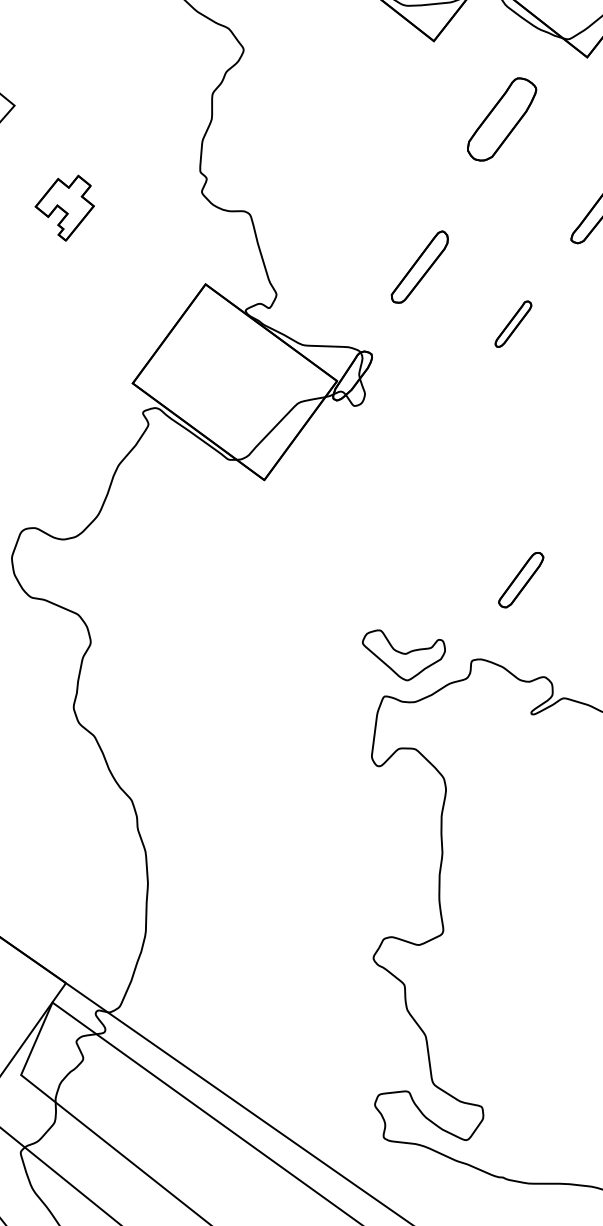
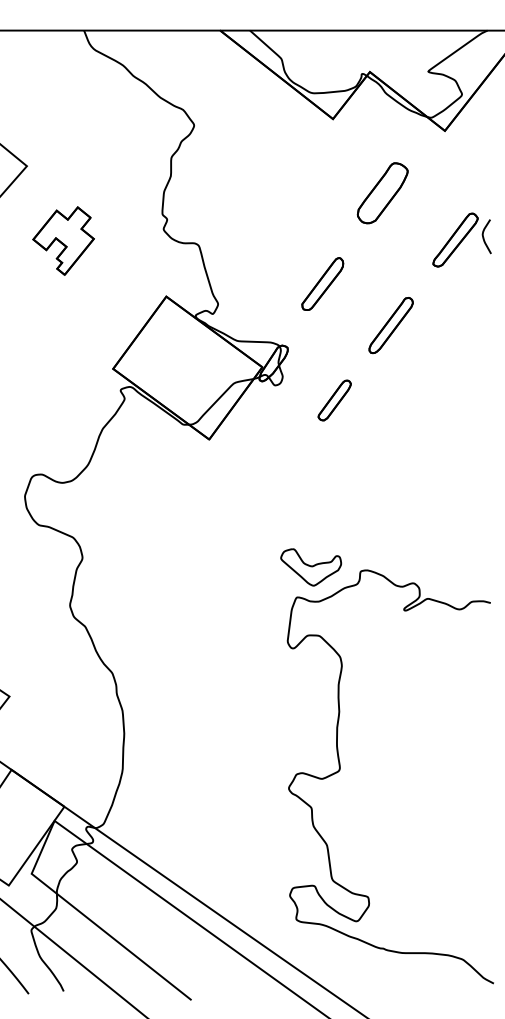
part: (501, 119) -> (382, 193), moved
part: (64, 207) -> (63, 240), size x1.43
part: (512, 323) -> (390, 325), size x1.67
part: (520, 580) -> (334, 400), moved

